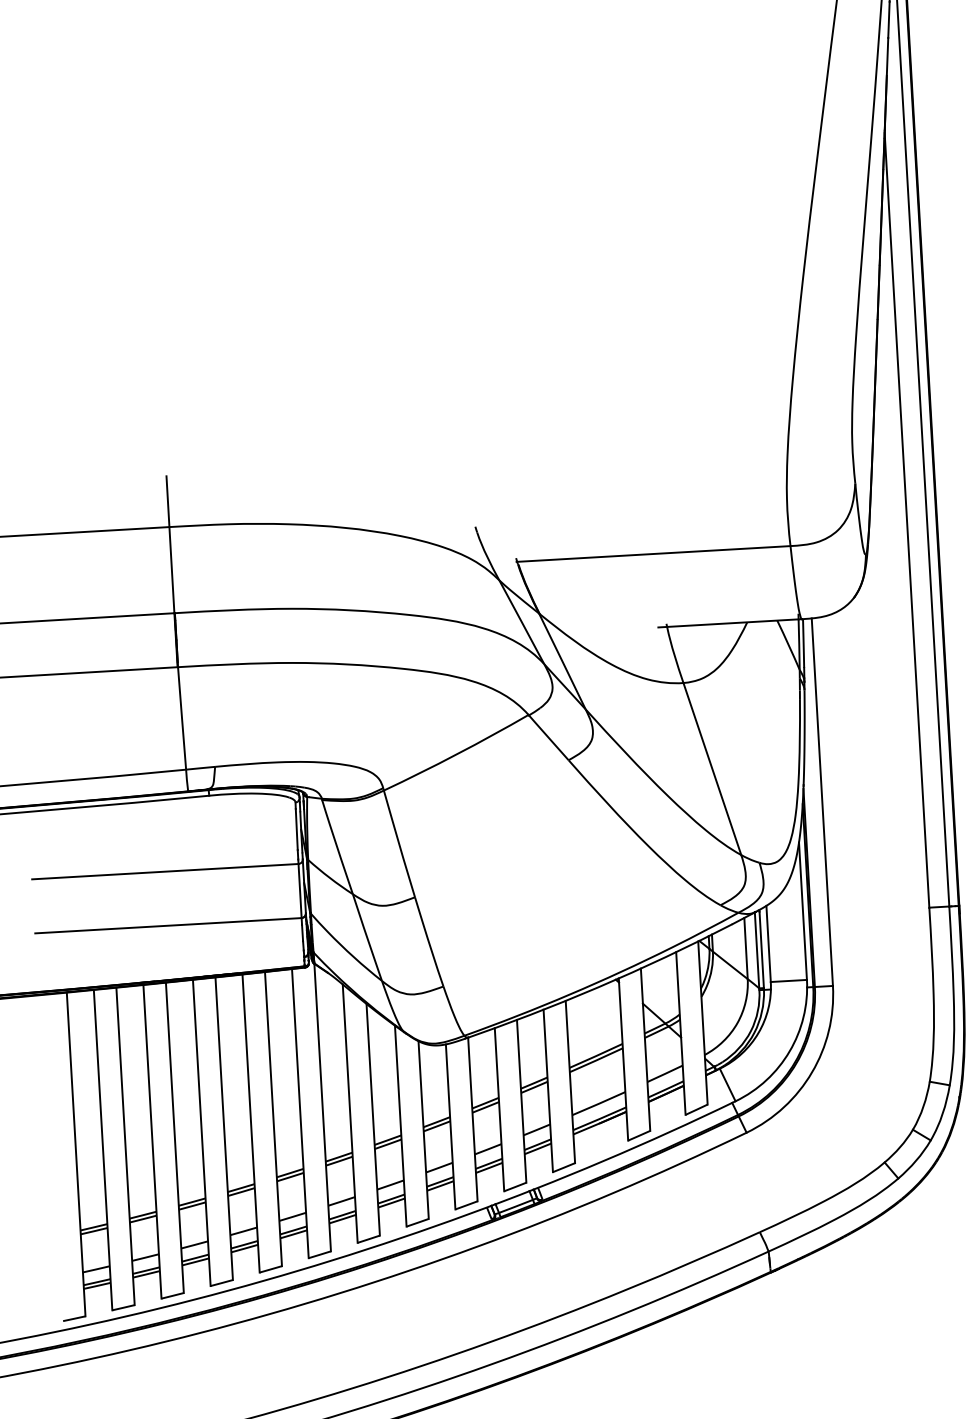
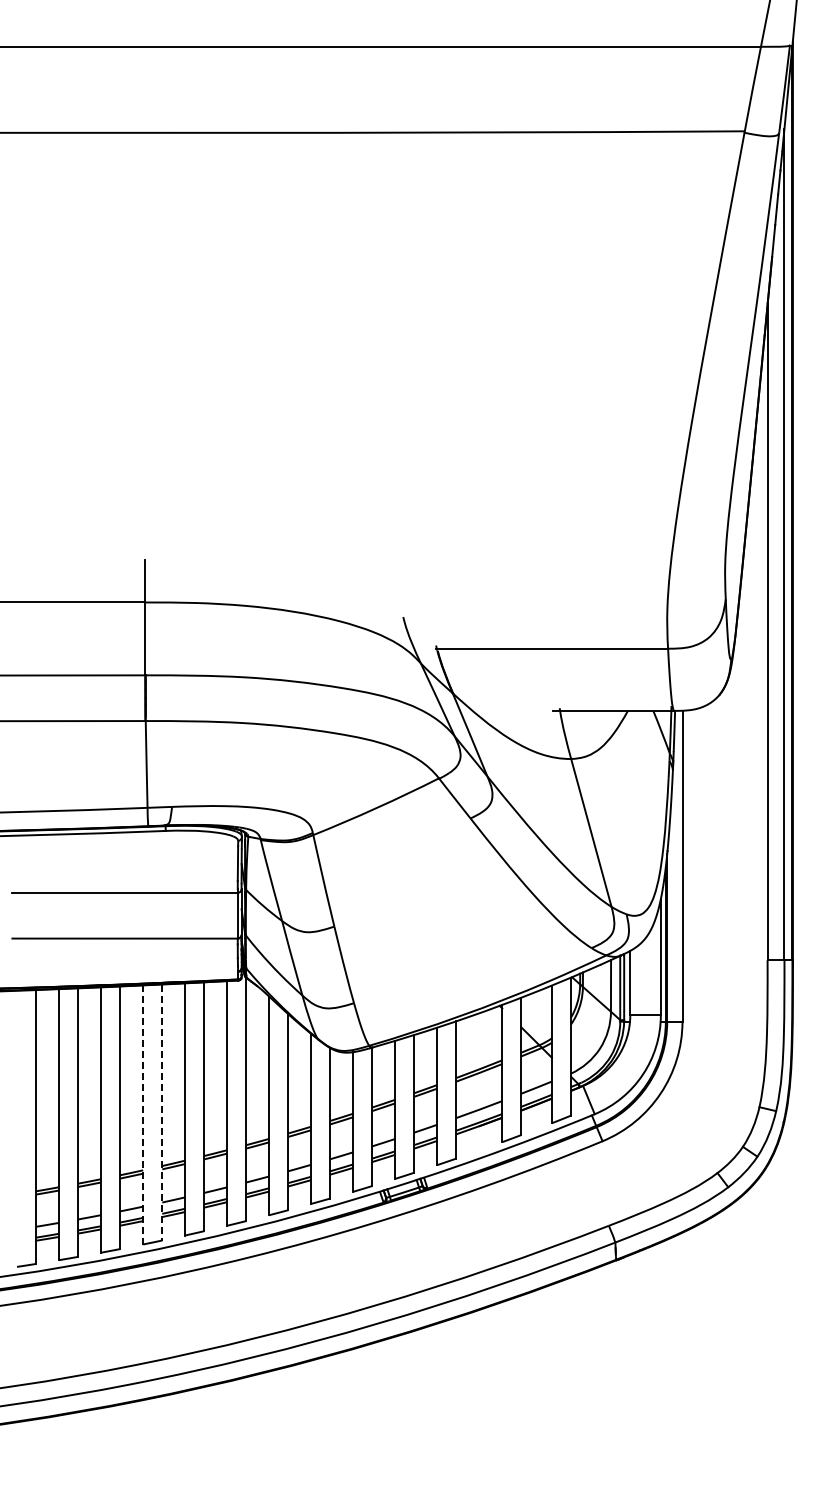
line: (224, 1129) -> (162, 1113), solid -> dashed
line: (202, 1132) -> (143, 1114), solid -> dashed

